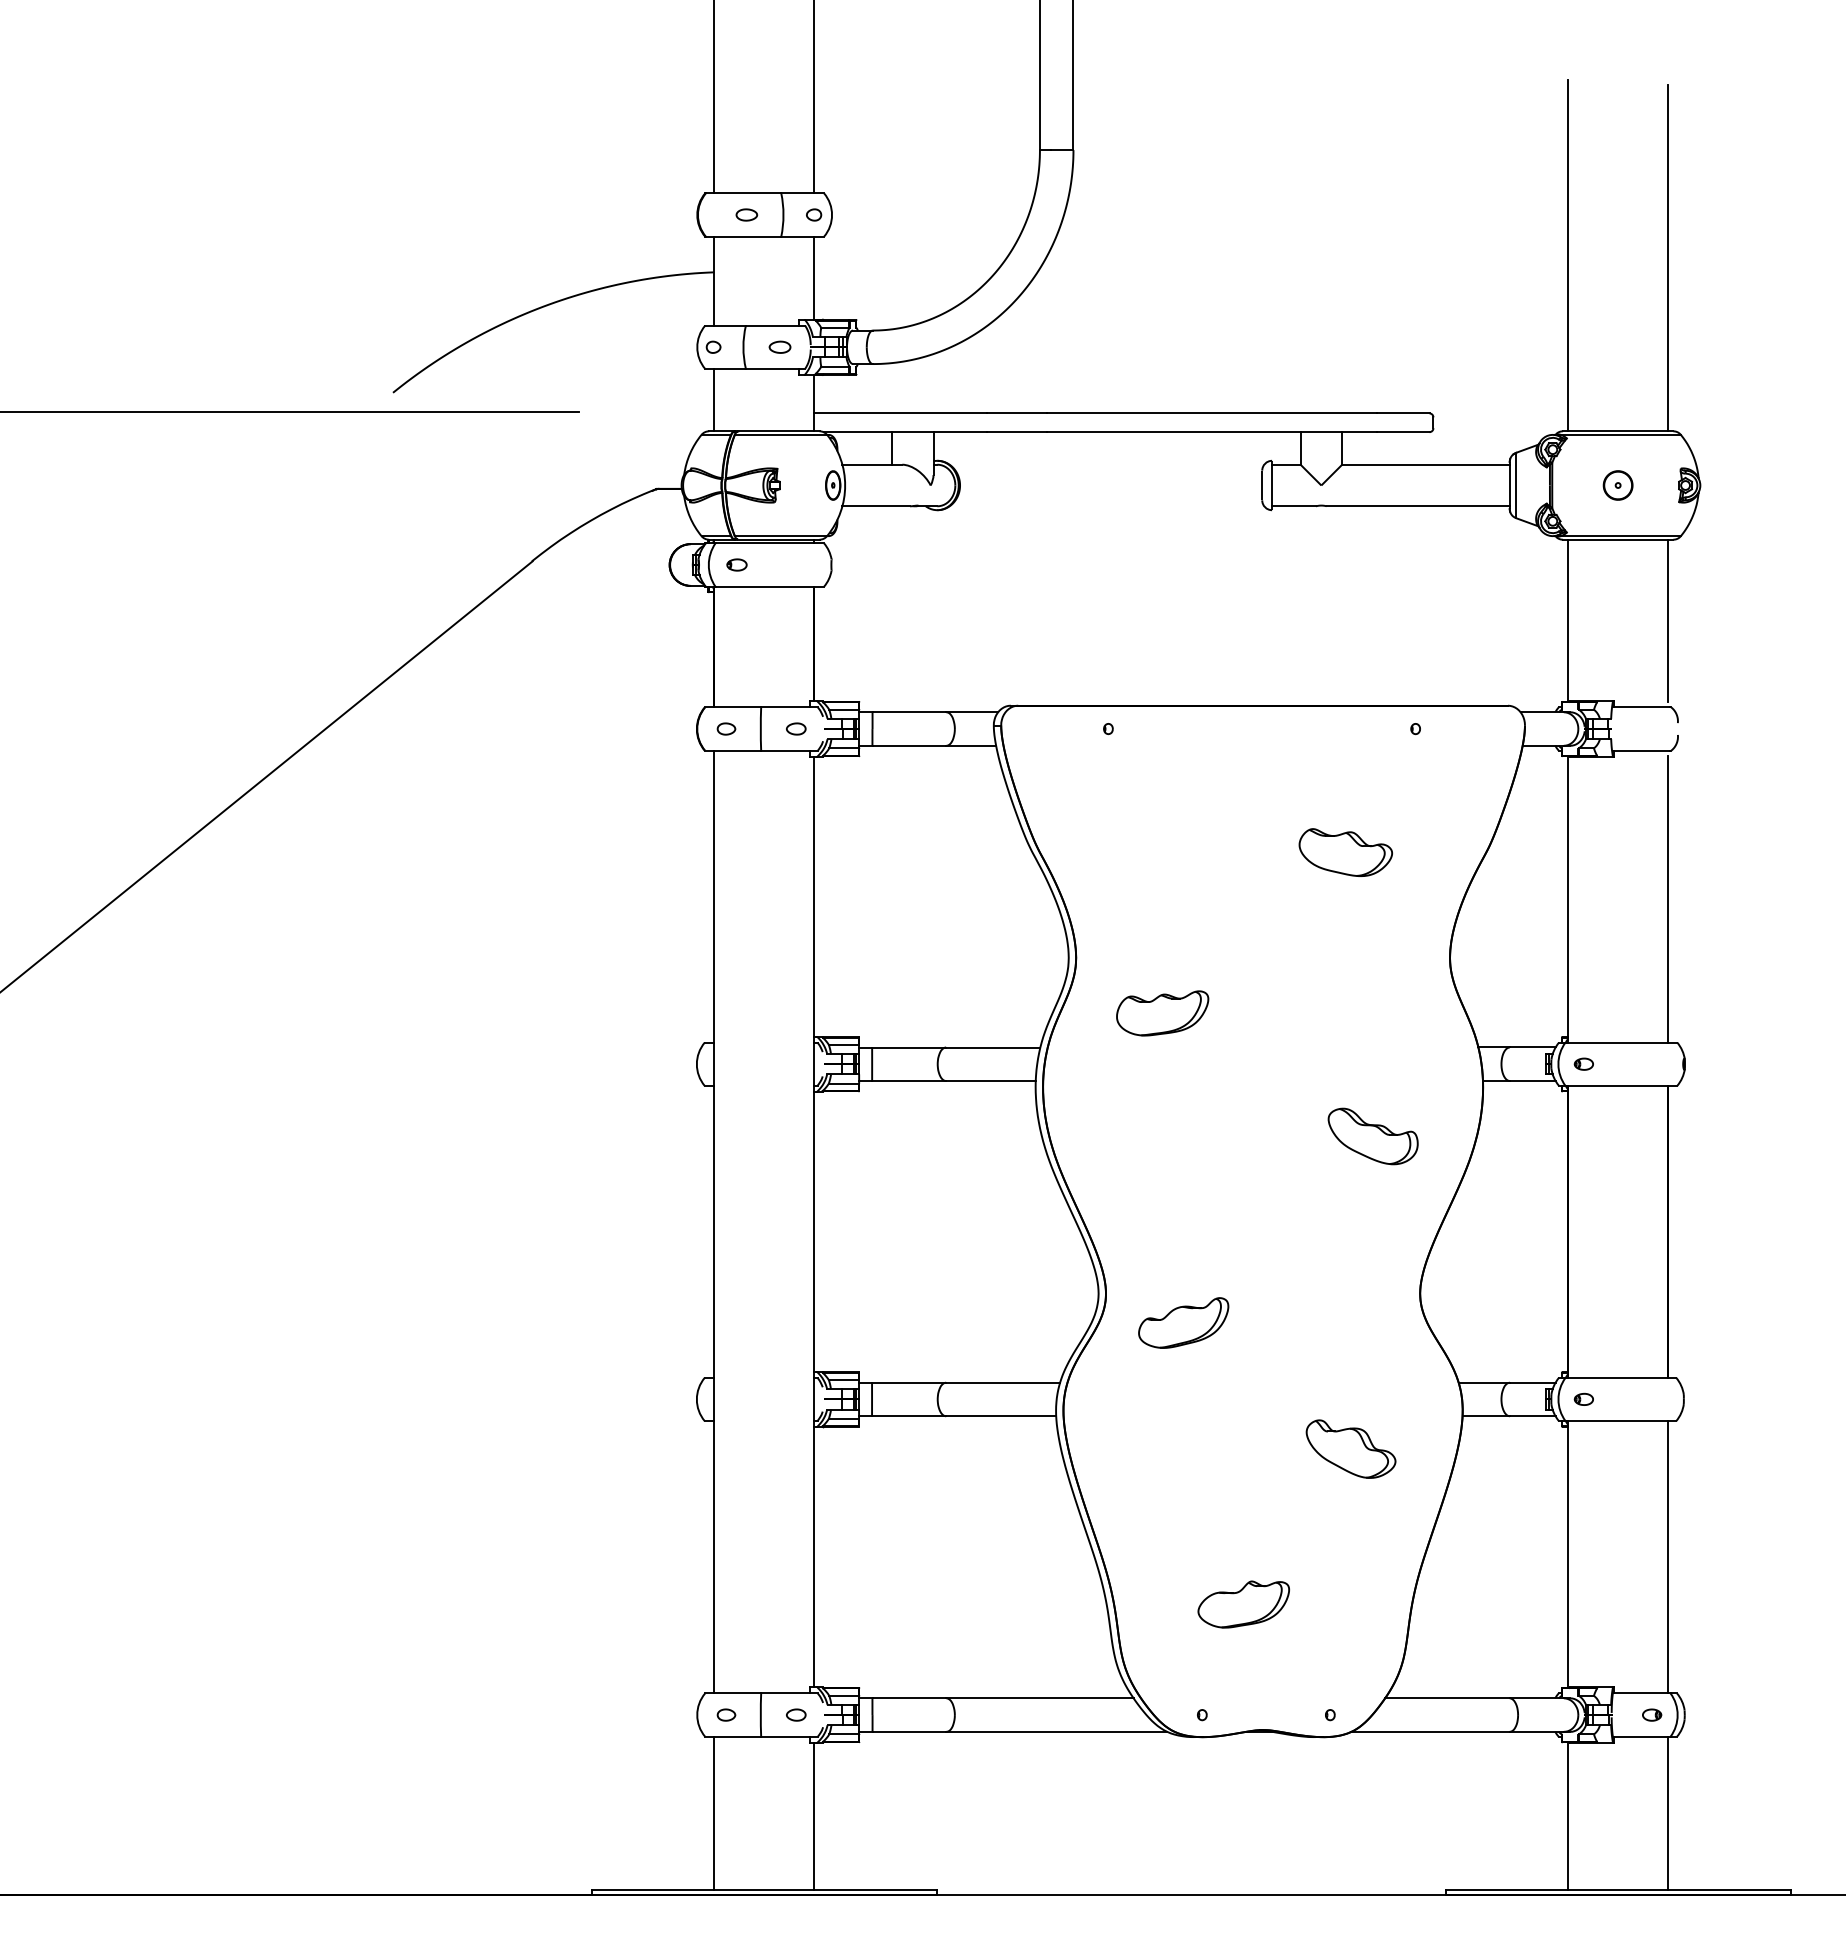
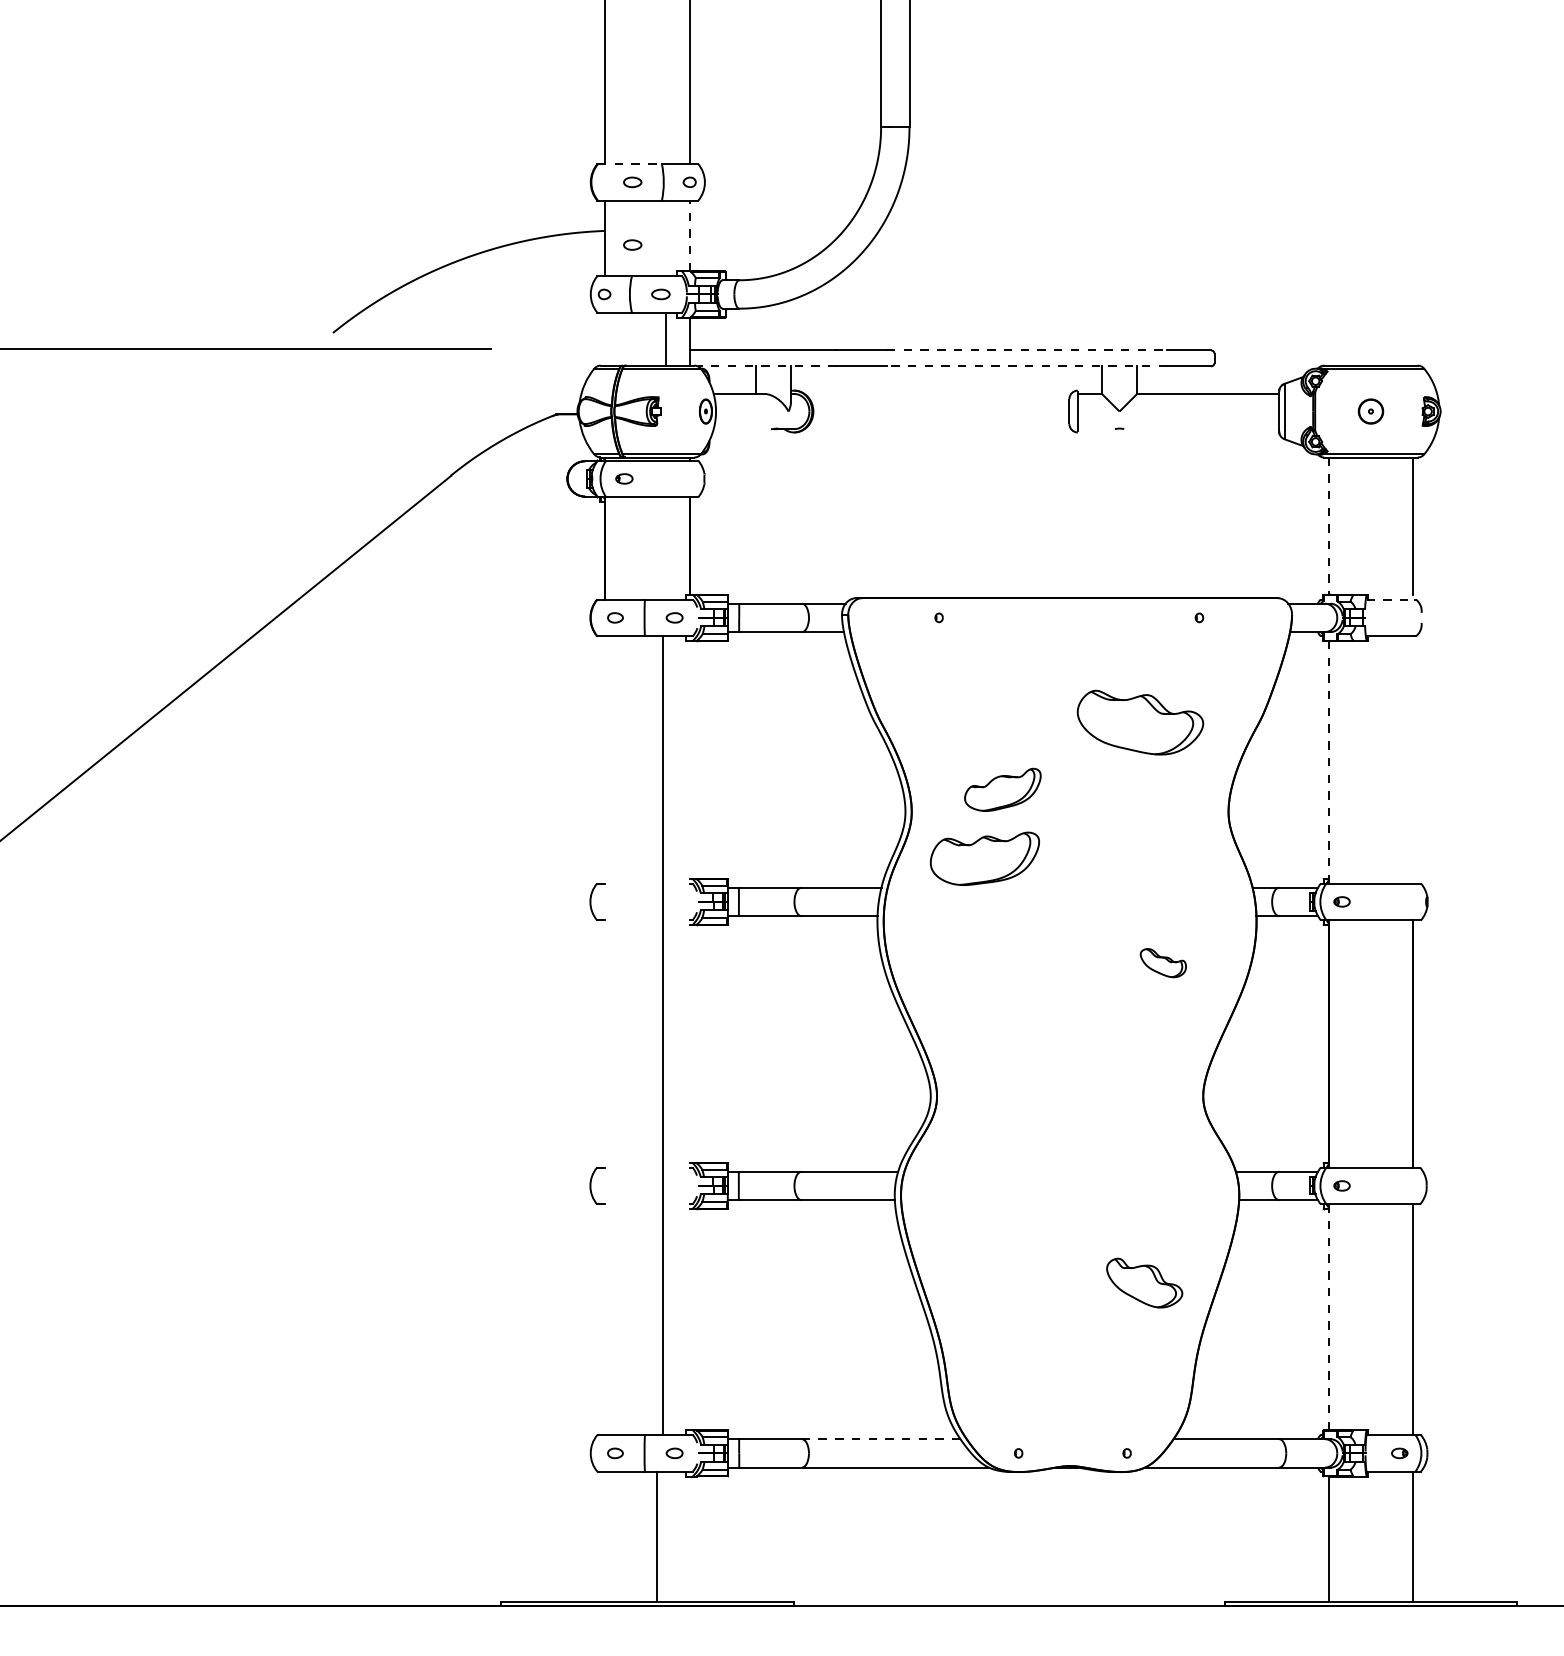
line: (743, 193) -> (629, 164), solid -> dashed
line: (1568, 255) -> (1328, 216), removed
line: (1668, 258) -> (1413, 219), removed
line: (814, 277) -> (690, 235), solid -> dashed
part: (746, 288) -> (632, 244), added
line: (714, 400) -> (666, 339), moved
line: (1212, 413) -> (1027, 350), solid -> dashed
line: (905, 432) -> (767, 366), solid -> dashed
line: (1211, 432) -> (1026, 366), solid -> dashed
line: (876, 506) -> (742, 429), removed
line: (1293, 506) -> (1095, 429), removed
line: (1417, 506) -> (1200, 429), removed
line: (1568, 621) -> (1328, 526), solid -> dashed
line: (1641, 707) -> (1390, 599), solid -> dashed
part: (1345, 852) -> (1139, 722), size x1.6
line: (1668, 898) -> (1413, 761), removed
line: (1568, 899) -> (1328, 762), solid -> dashed
part: (1162, 1013) -> (984, 858), size x1.4
part: (1372, 1136) -> (1162, 963), size x0.6
line: (714, 1221) -> (662, 1035), moved
line: (814, 1221) -> (690, 1035), removed
part: (1183, 1322) -> (1002, 789), moved
part: (1350, 1448) -> (1144, 1282), moved
line: (1568, 1555) -> (1328, 1318), solid -> dashed
part: (1243, 1604) -> (1053, 1359), removed
line: (1040, 1698) -> (881, 1439), solid -> dashed
line: (714, 1813) -> (657, 1536), moved
line: (814, 1816) -> (690, 1539), removed

